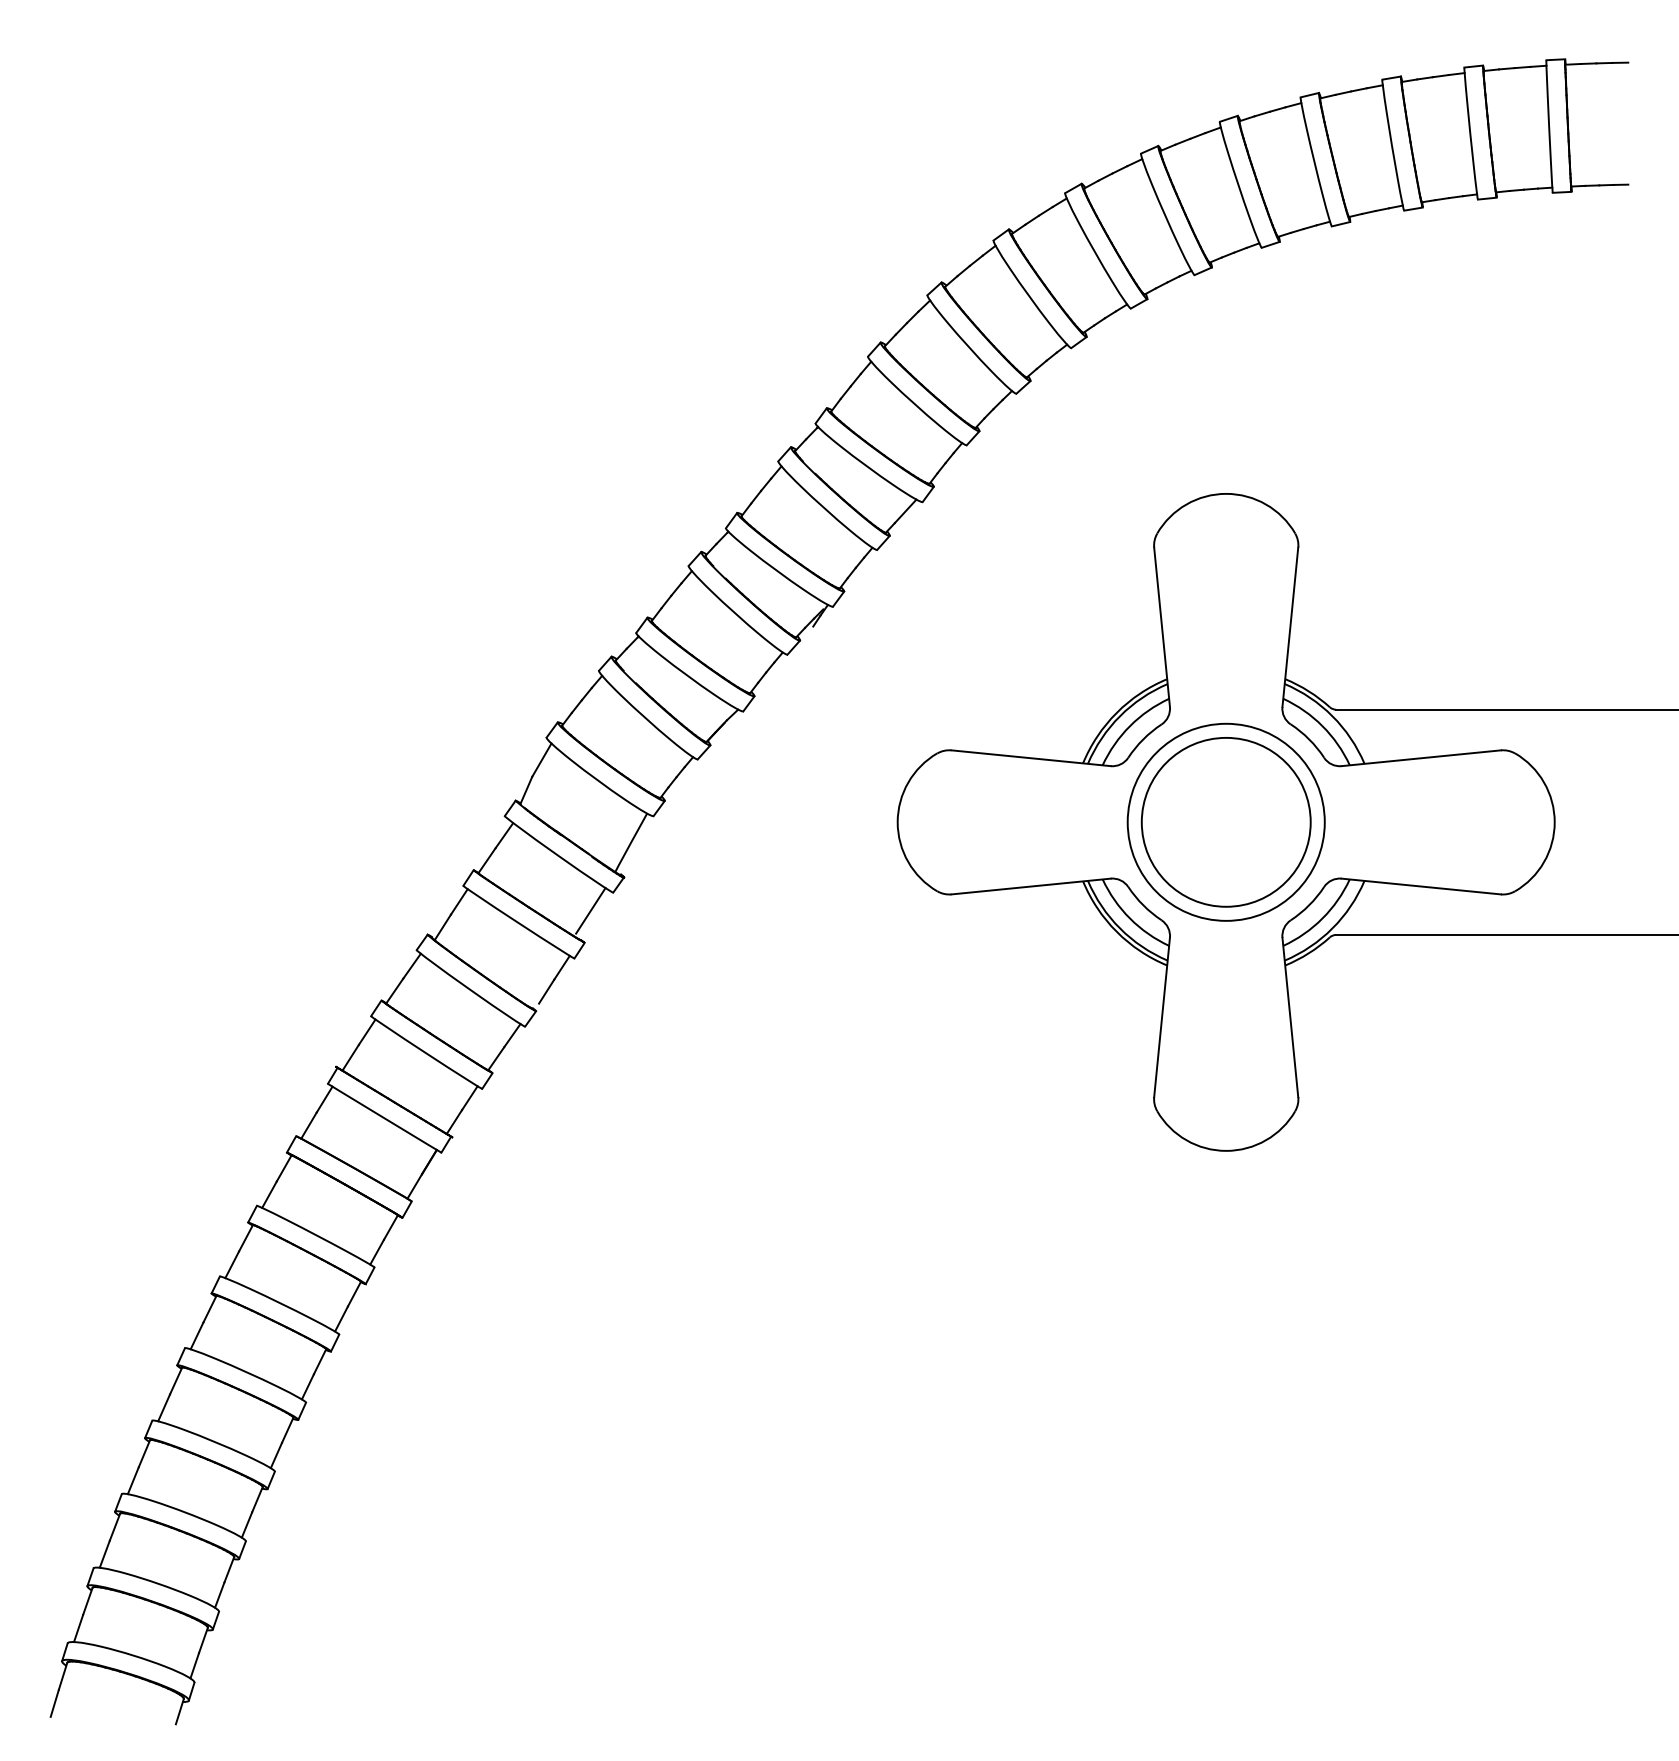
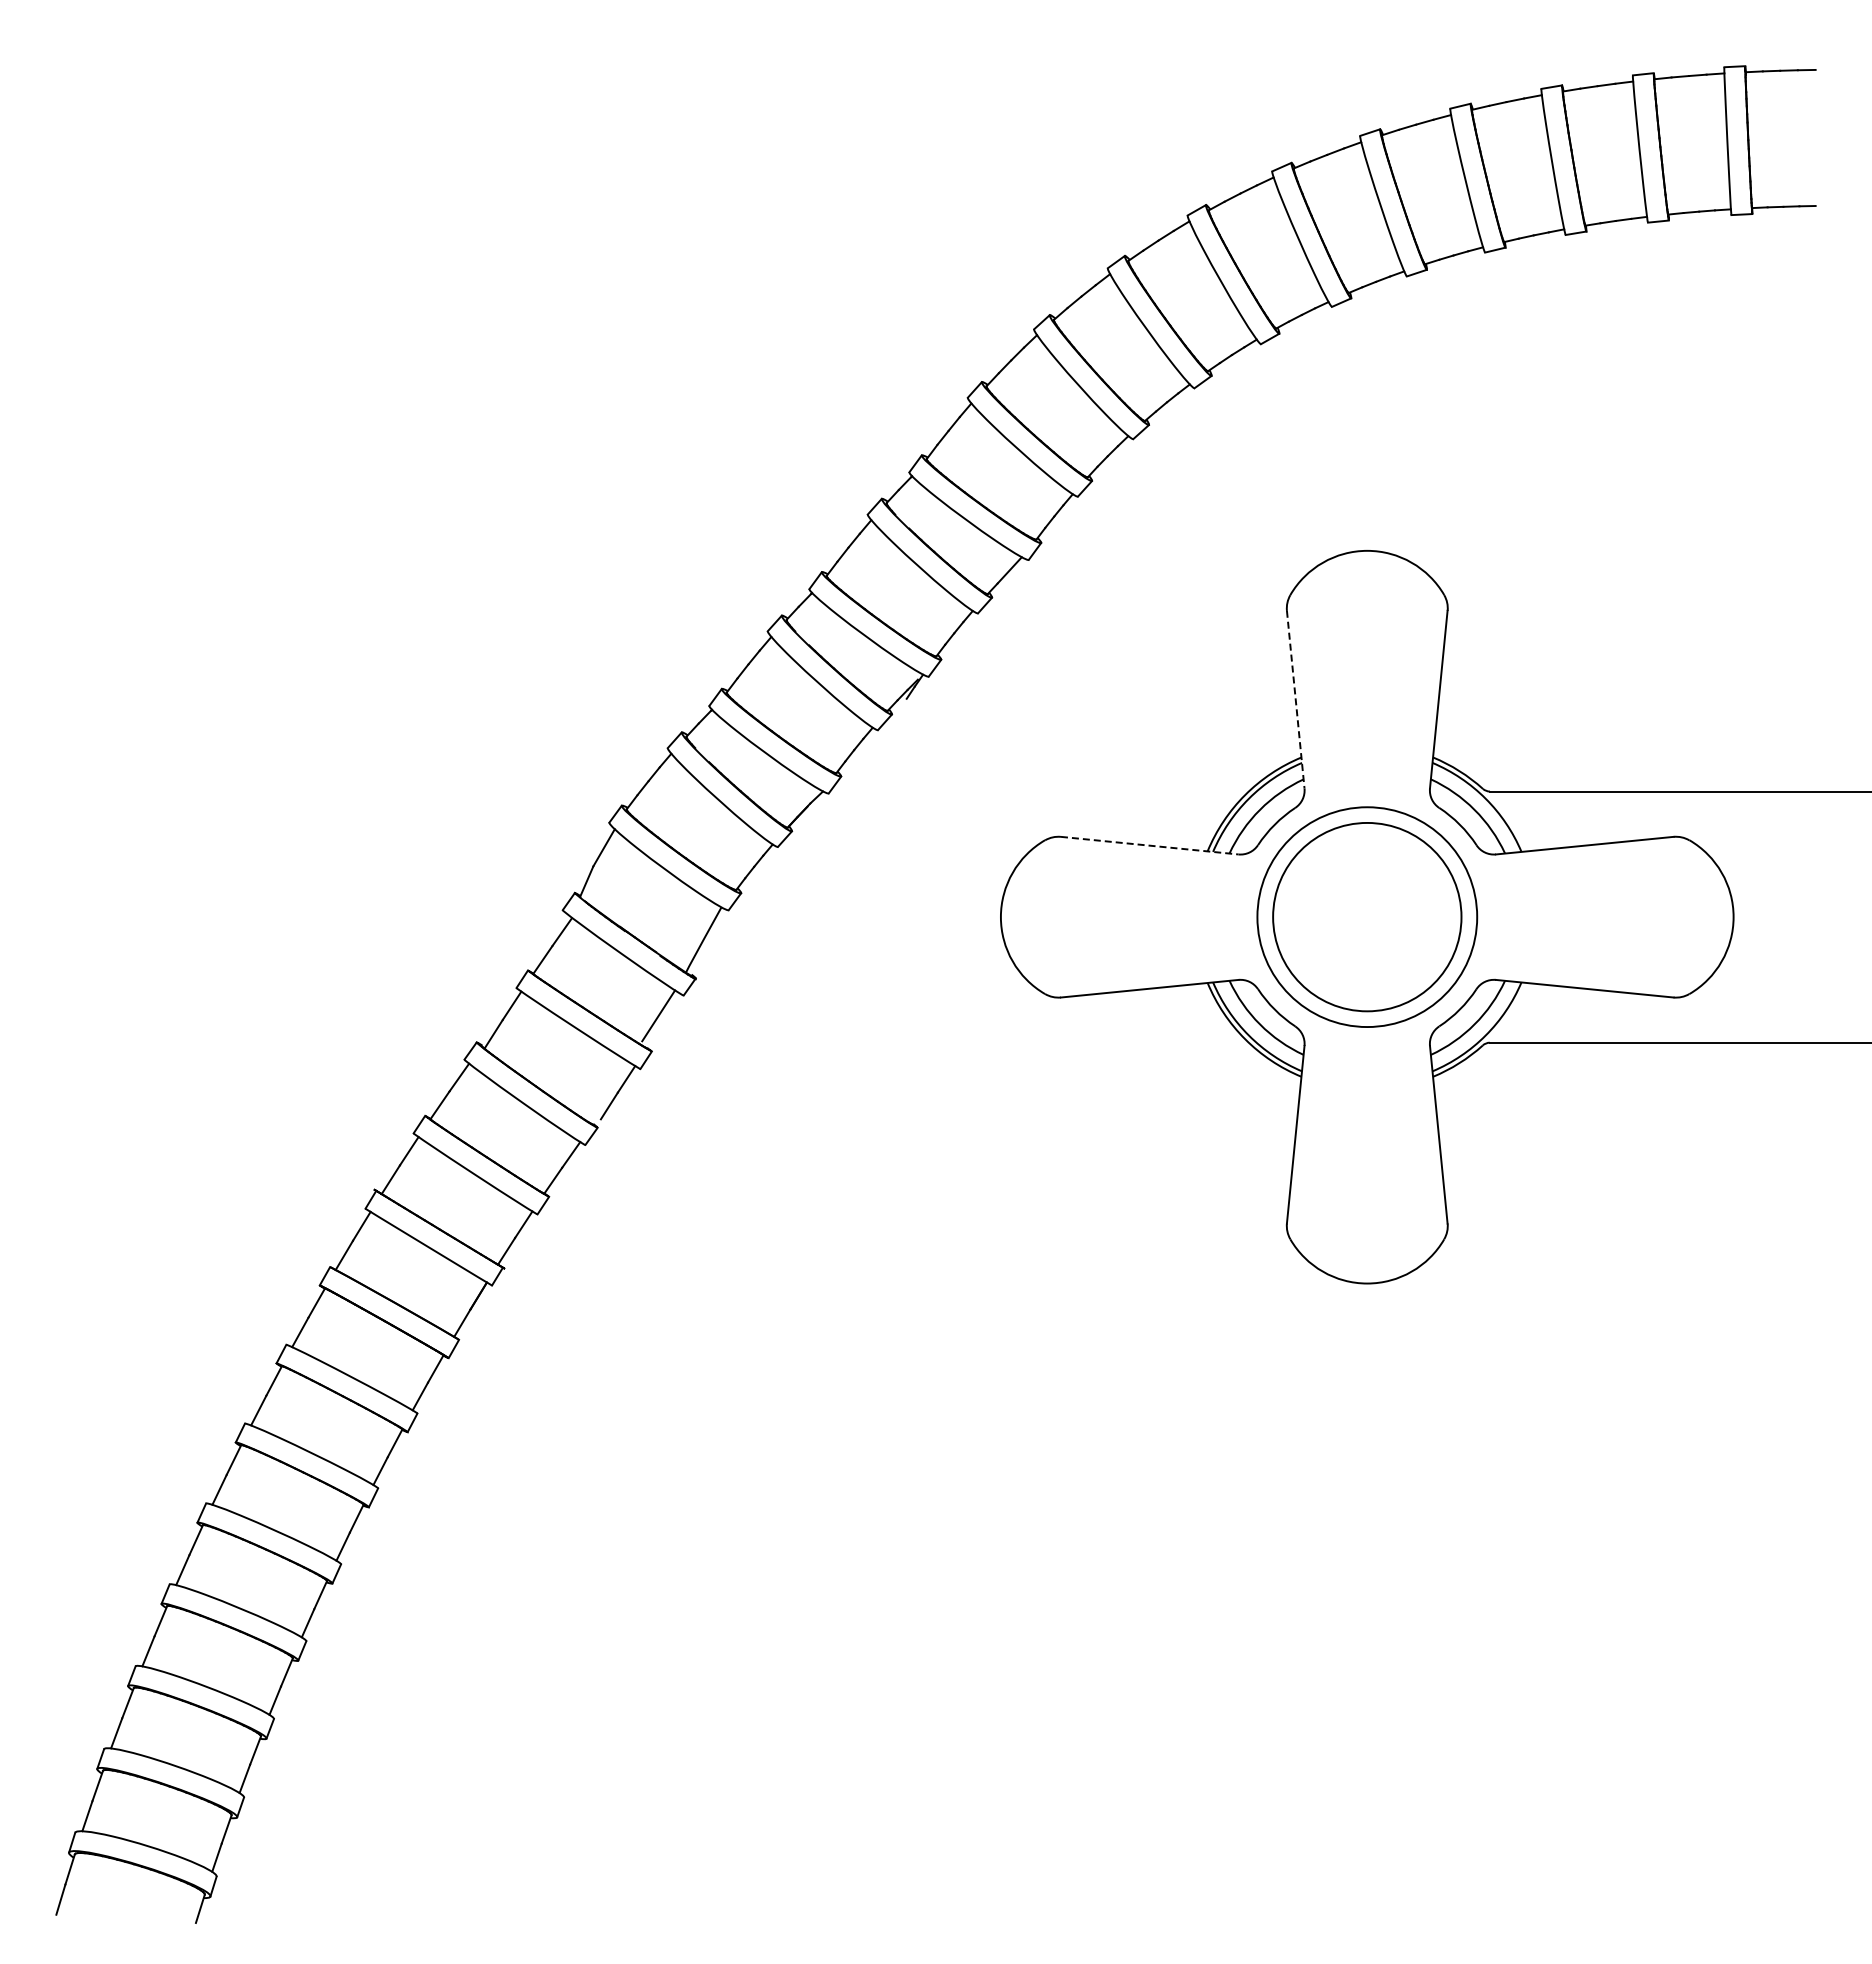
line: (1161, 628) -> (1295, 700), solid -> dashed
line: (1031, 758) -> (1150, 845), solid -> dashed

